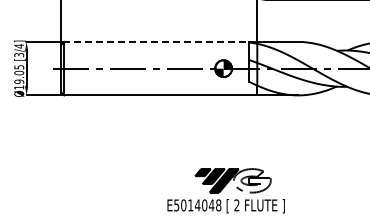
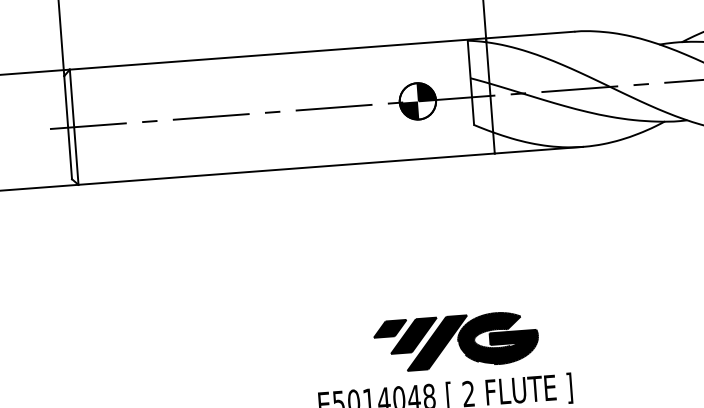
line: (160, 42) -> (277, 55), dashed -> solid
fill: (251, 180) -> (496, 337), added

